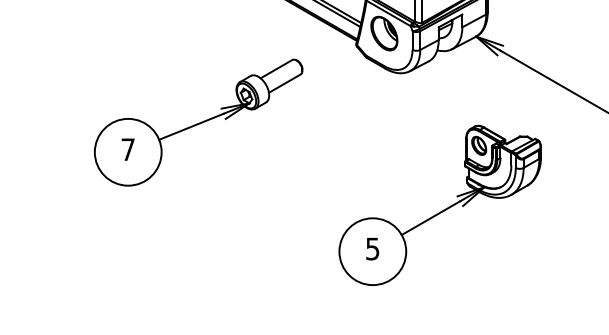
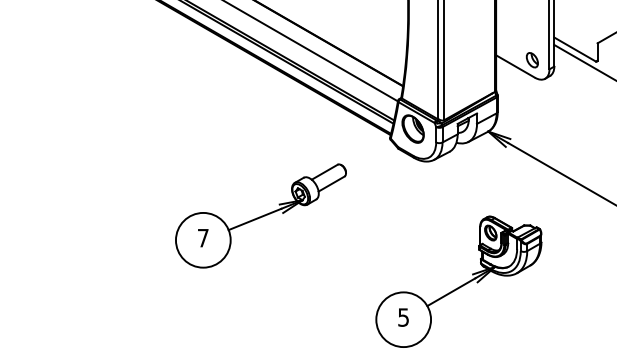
part: (198, 122) -> (260, 215), moved
part: (439, 205) -> (458, 281), moved

